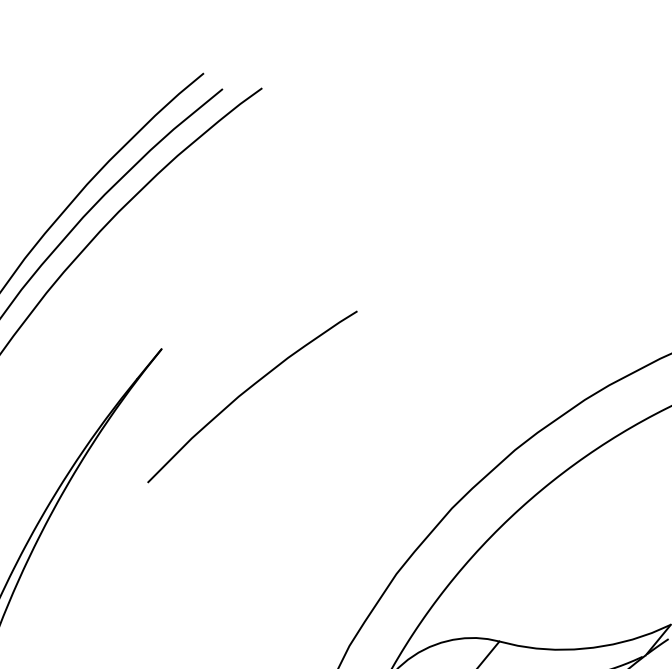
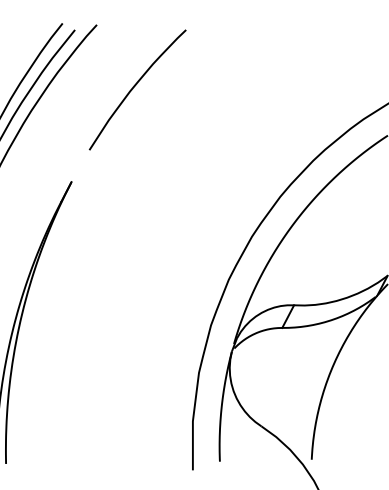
curve: (249, 390) -> (135, 86), moved

